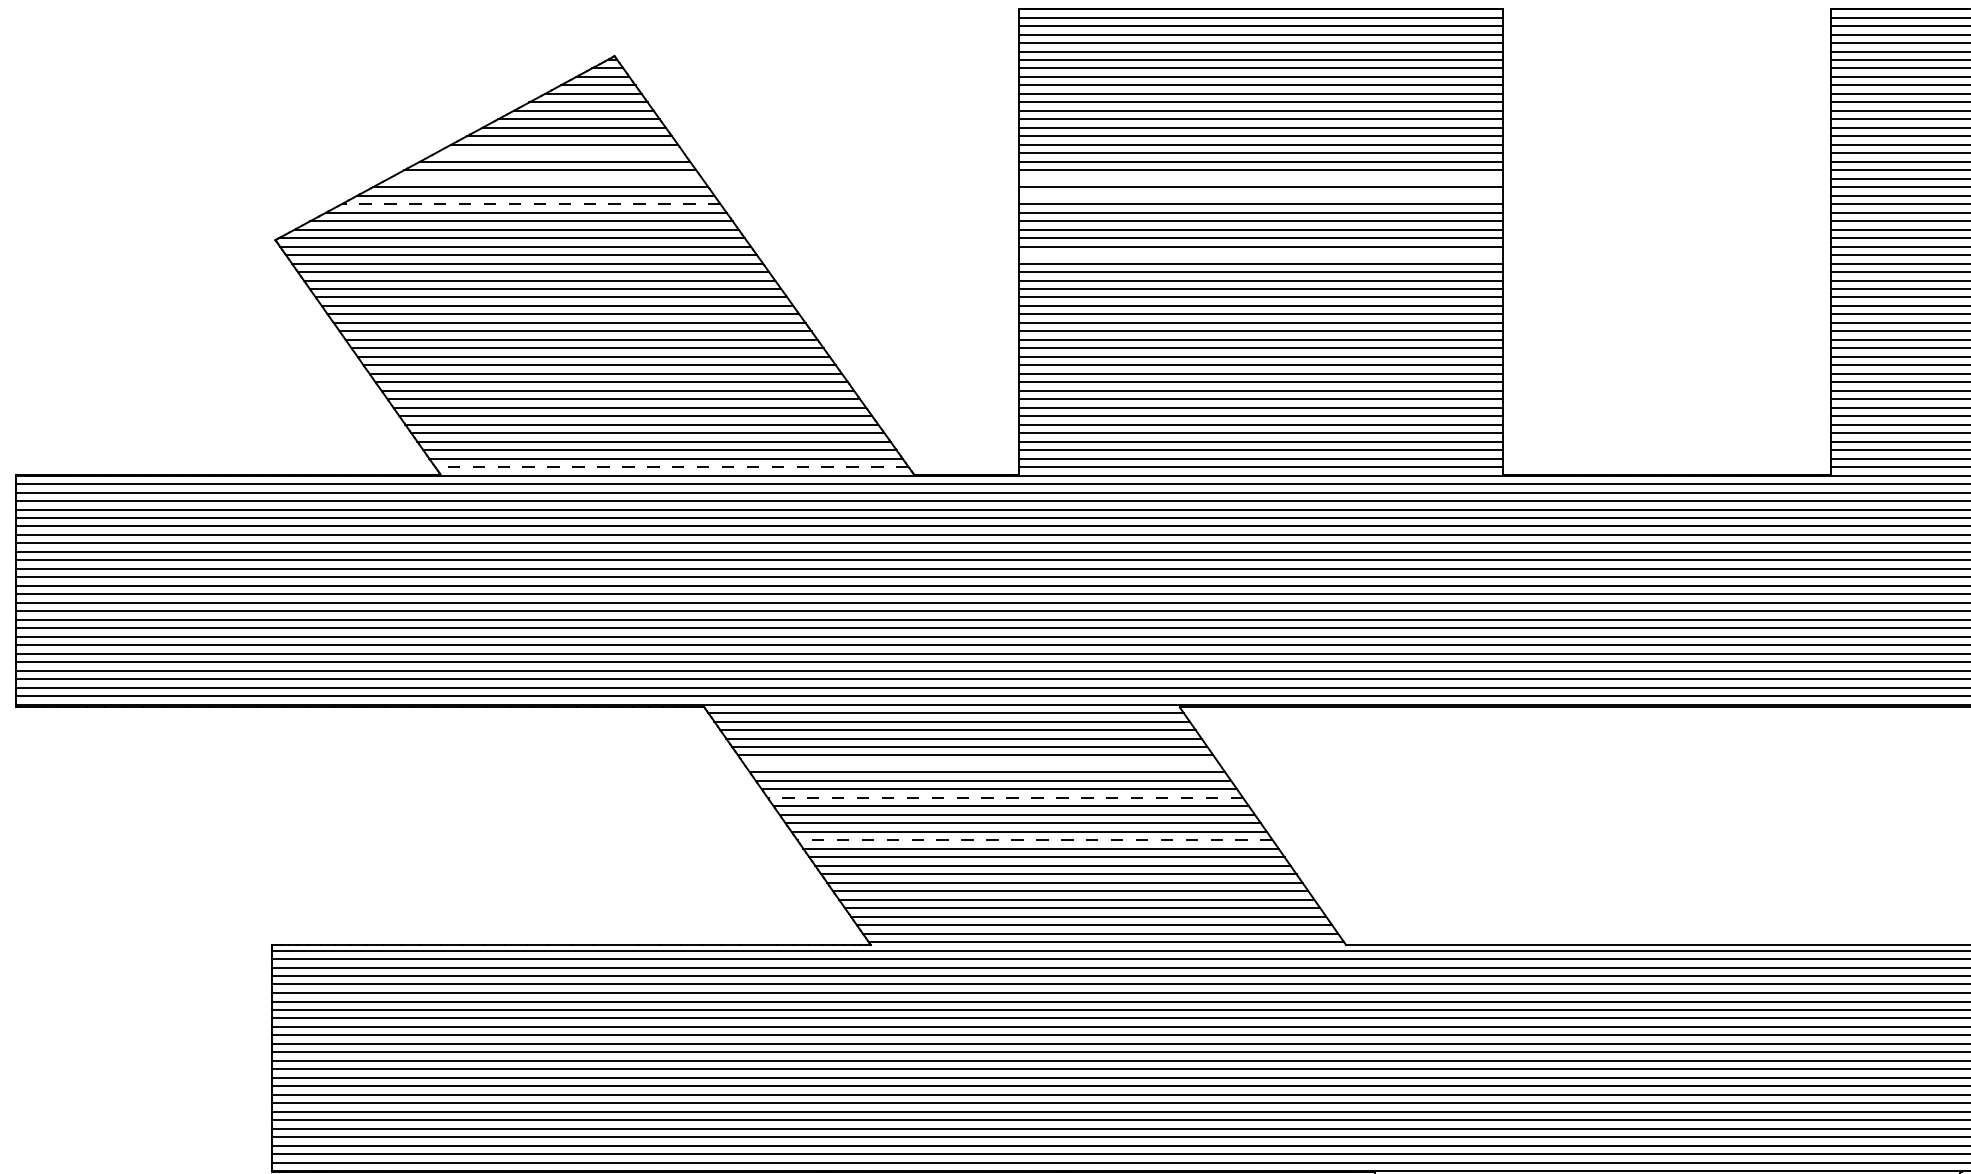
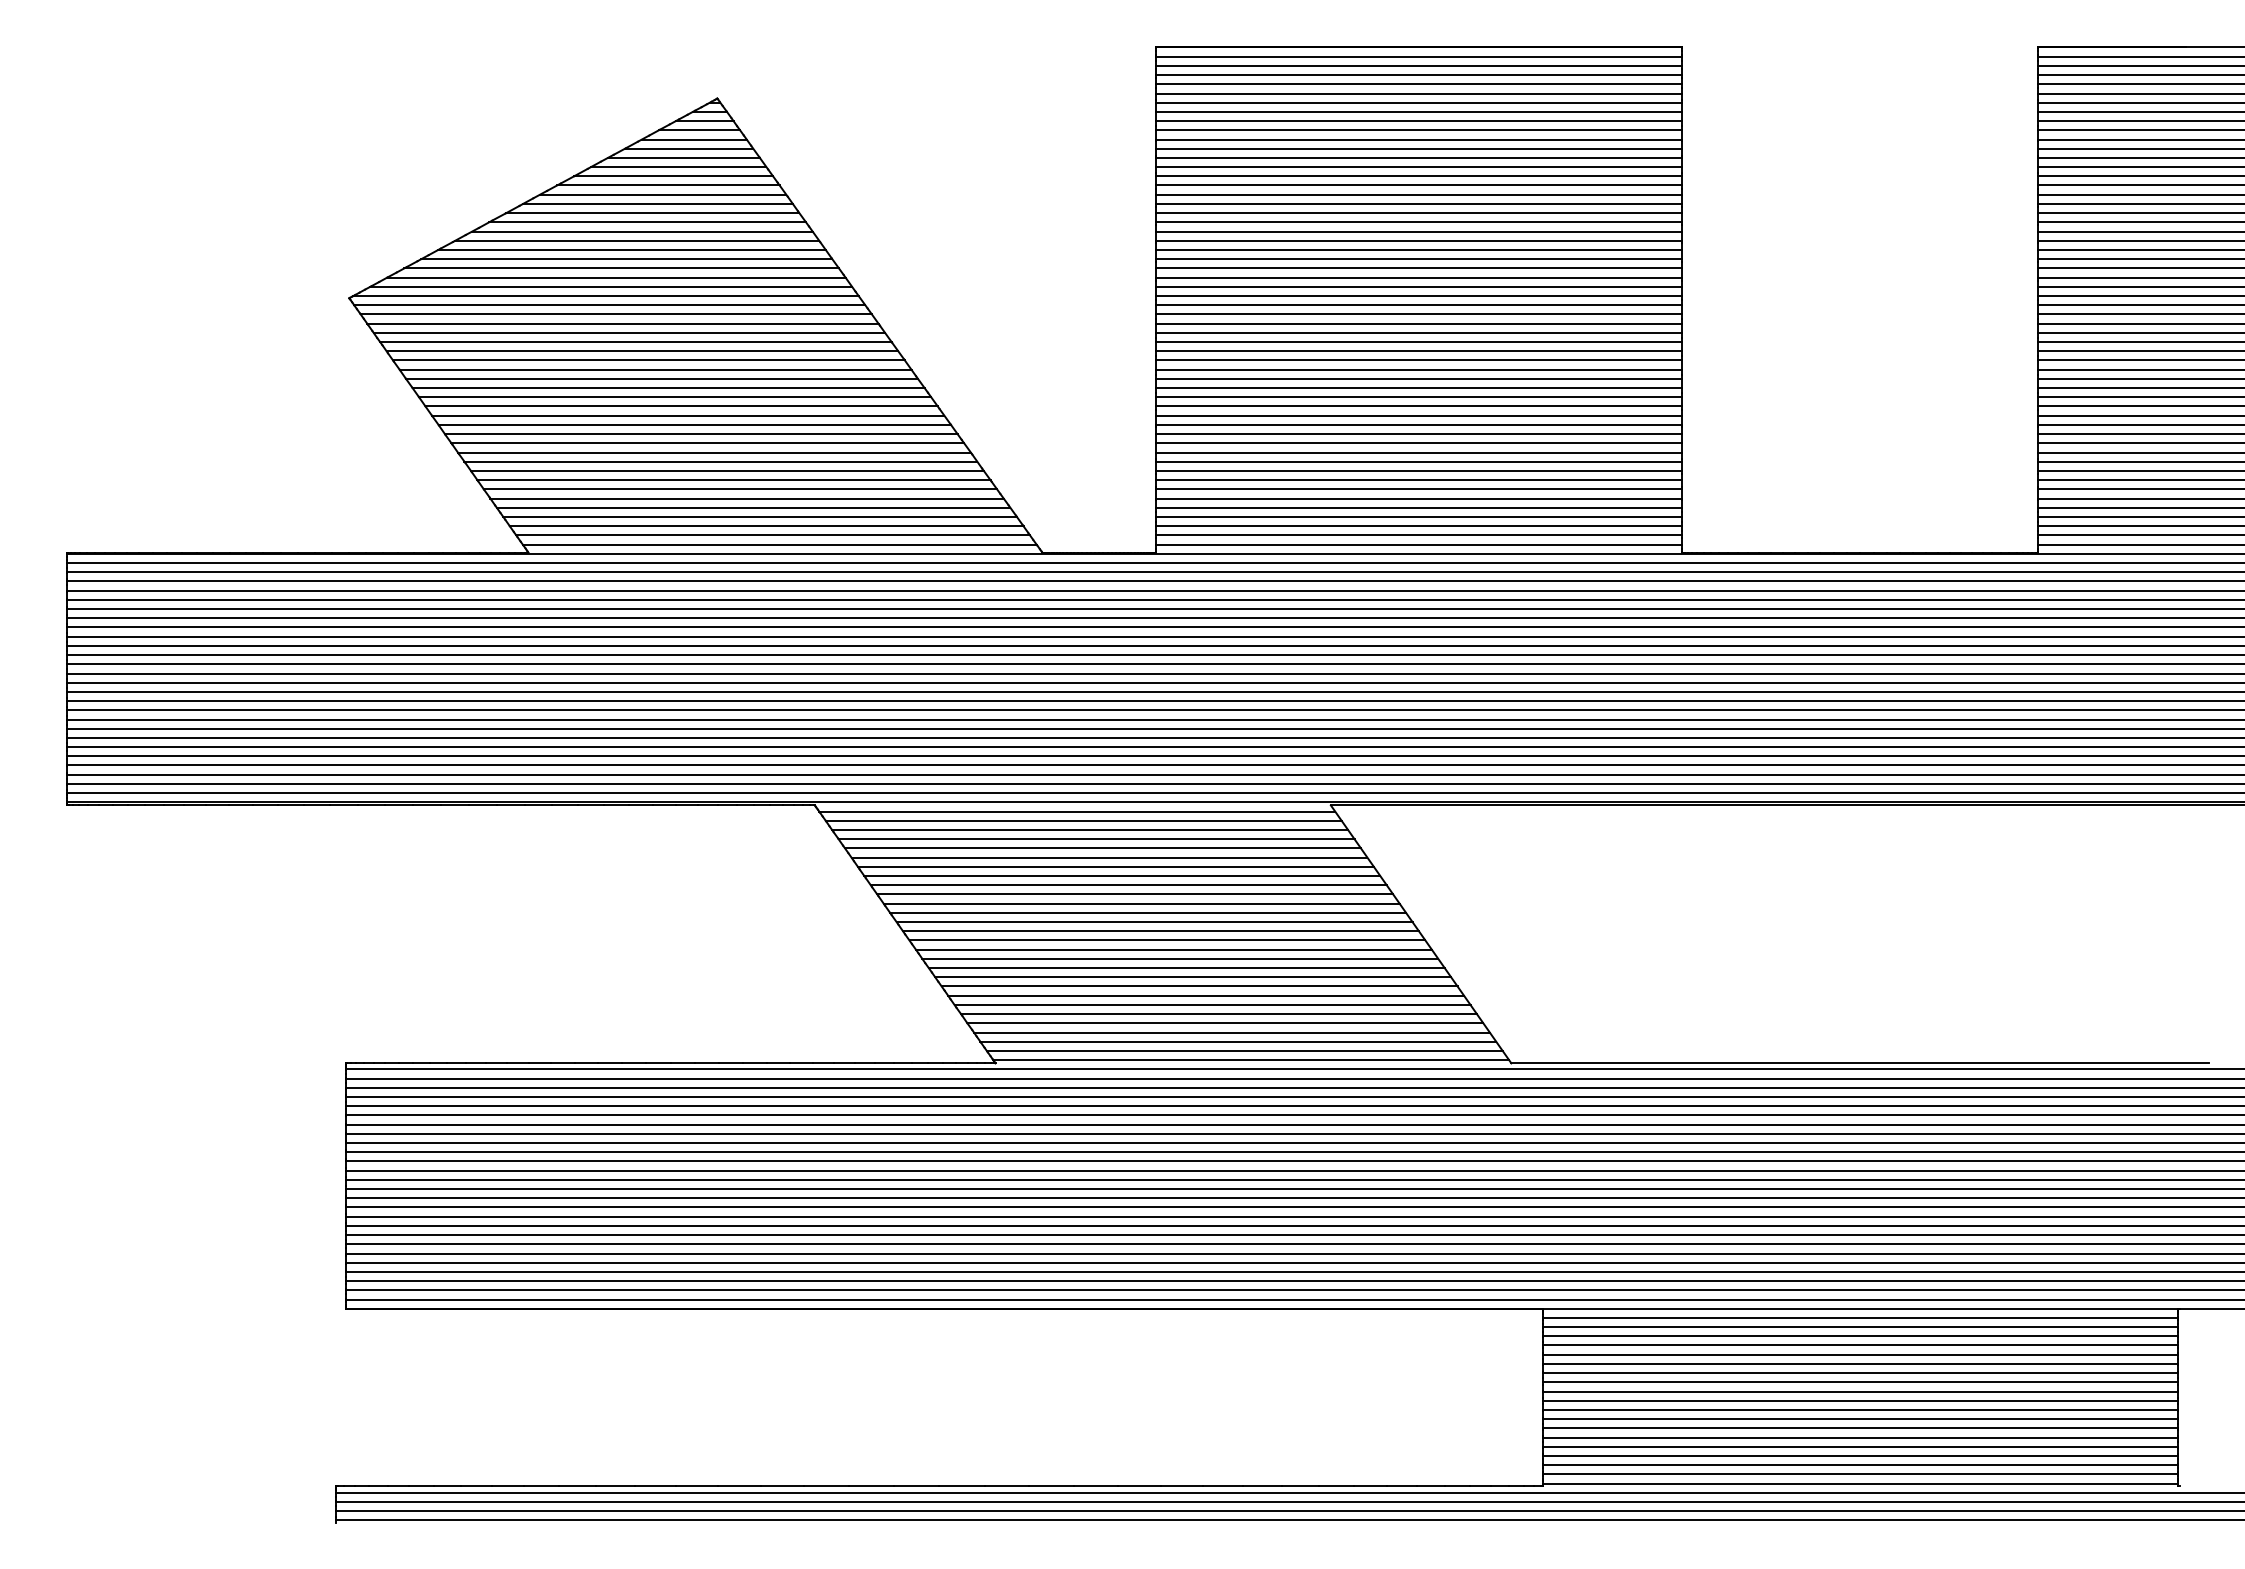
line: (559, 153) -> (657, 204), added
line: (545, 178) -> (642, 231), added
line: (1260, 178) -> (1418, 231), added
line: (1260, 195) -> (1418, 249), added
line: (530, 204) -> (626, 259), dashed -> solid
line: (1260, 255) -> (1418, 314), added
line: (671, 467) -> (779, 544), dashed -> solid
line: (981, 763) -> (1115, 866), added
line: (1005, 797) -> (1141, 903), dashed -> solid
line: (1034, 840) -> (1173, 949), dashed -> solid

